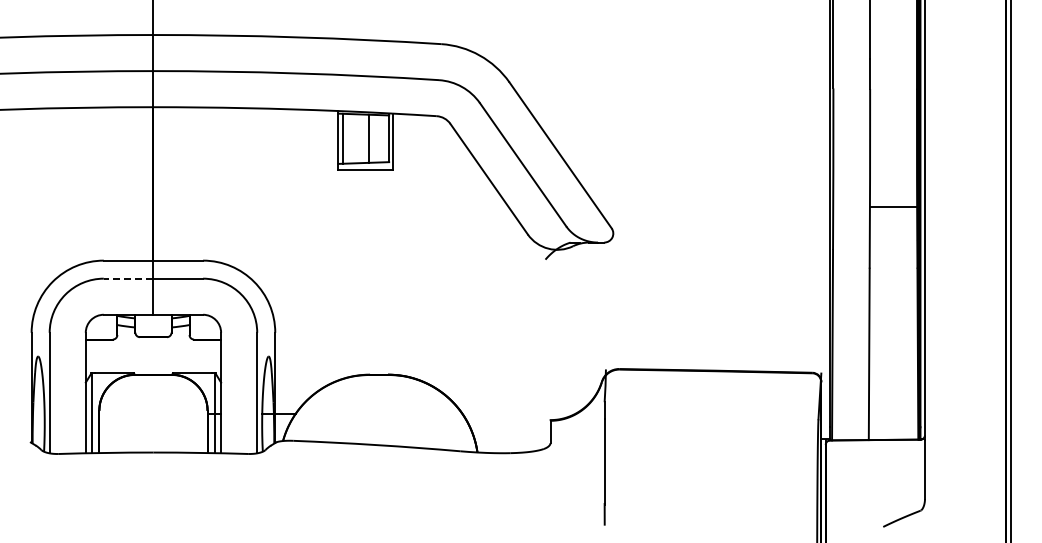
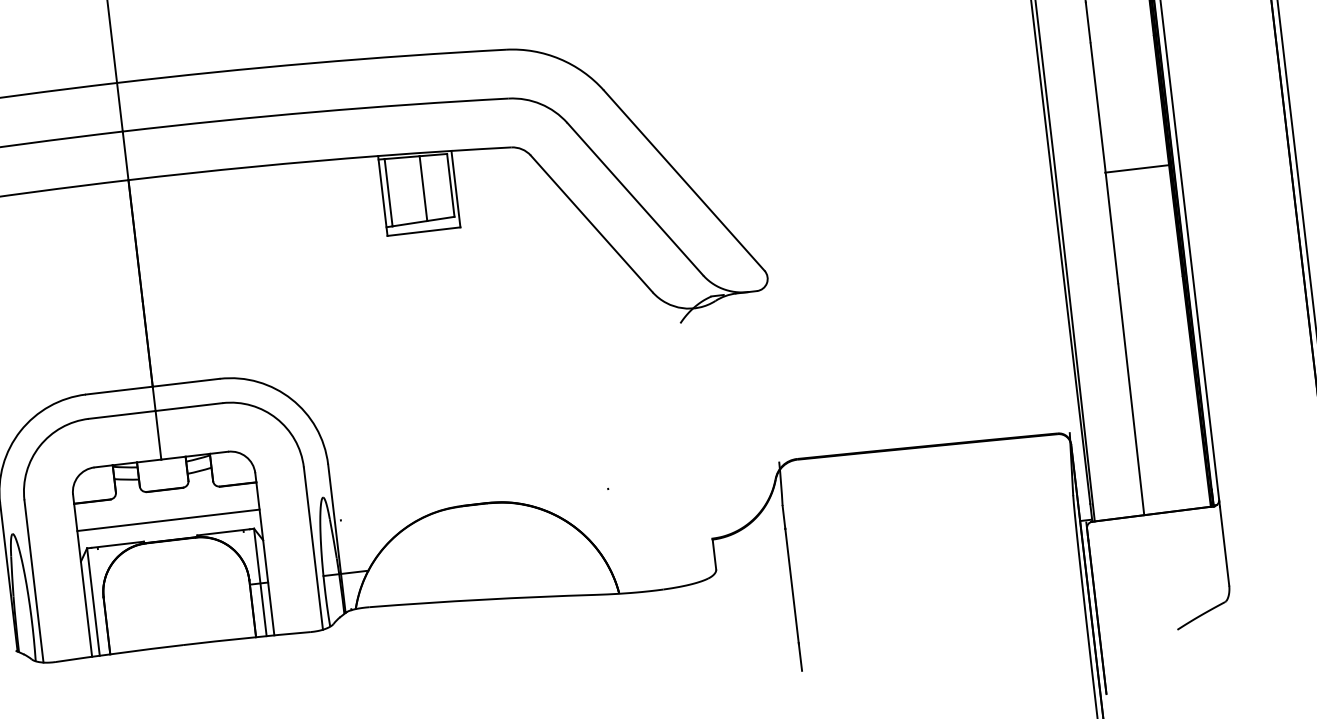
line: (893, 206) -> (1137, 168), moved
line: (128, 278) -> (121, 414), dashed -> solid
line: (153, 359) -> (168, 519), added

